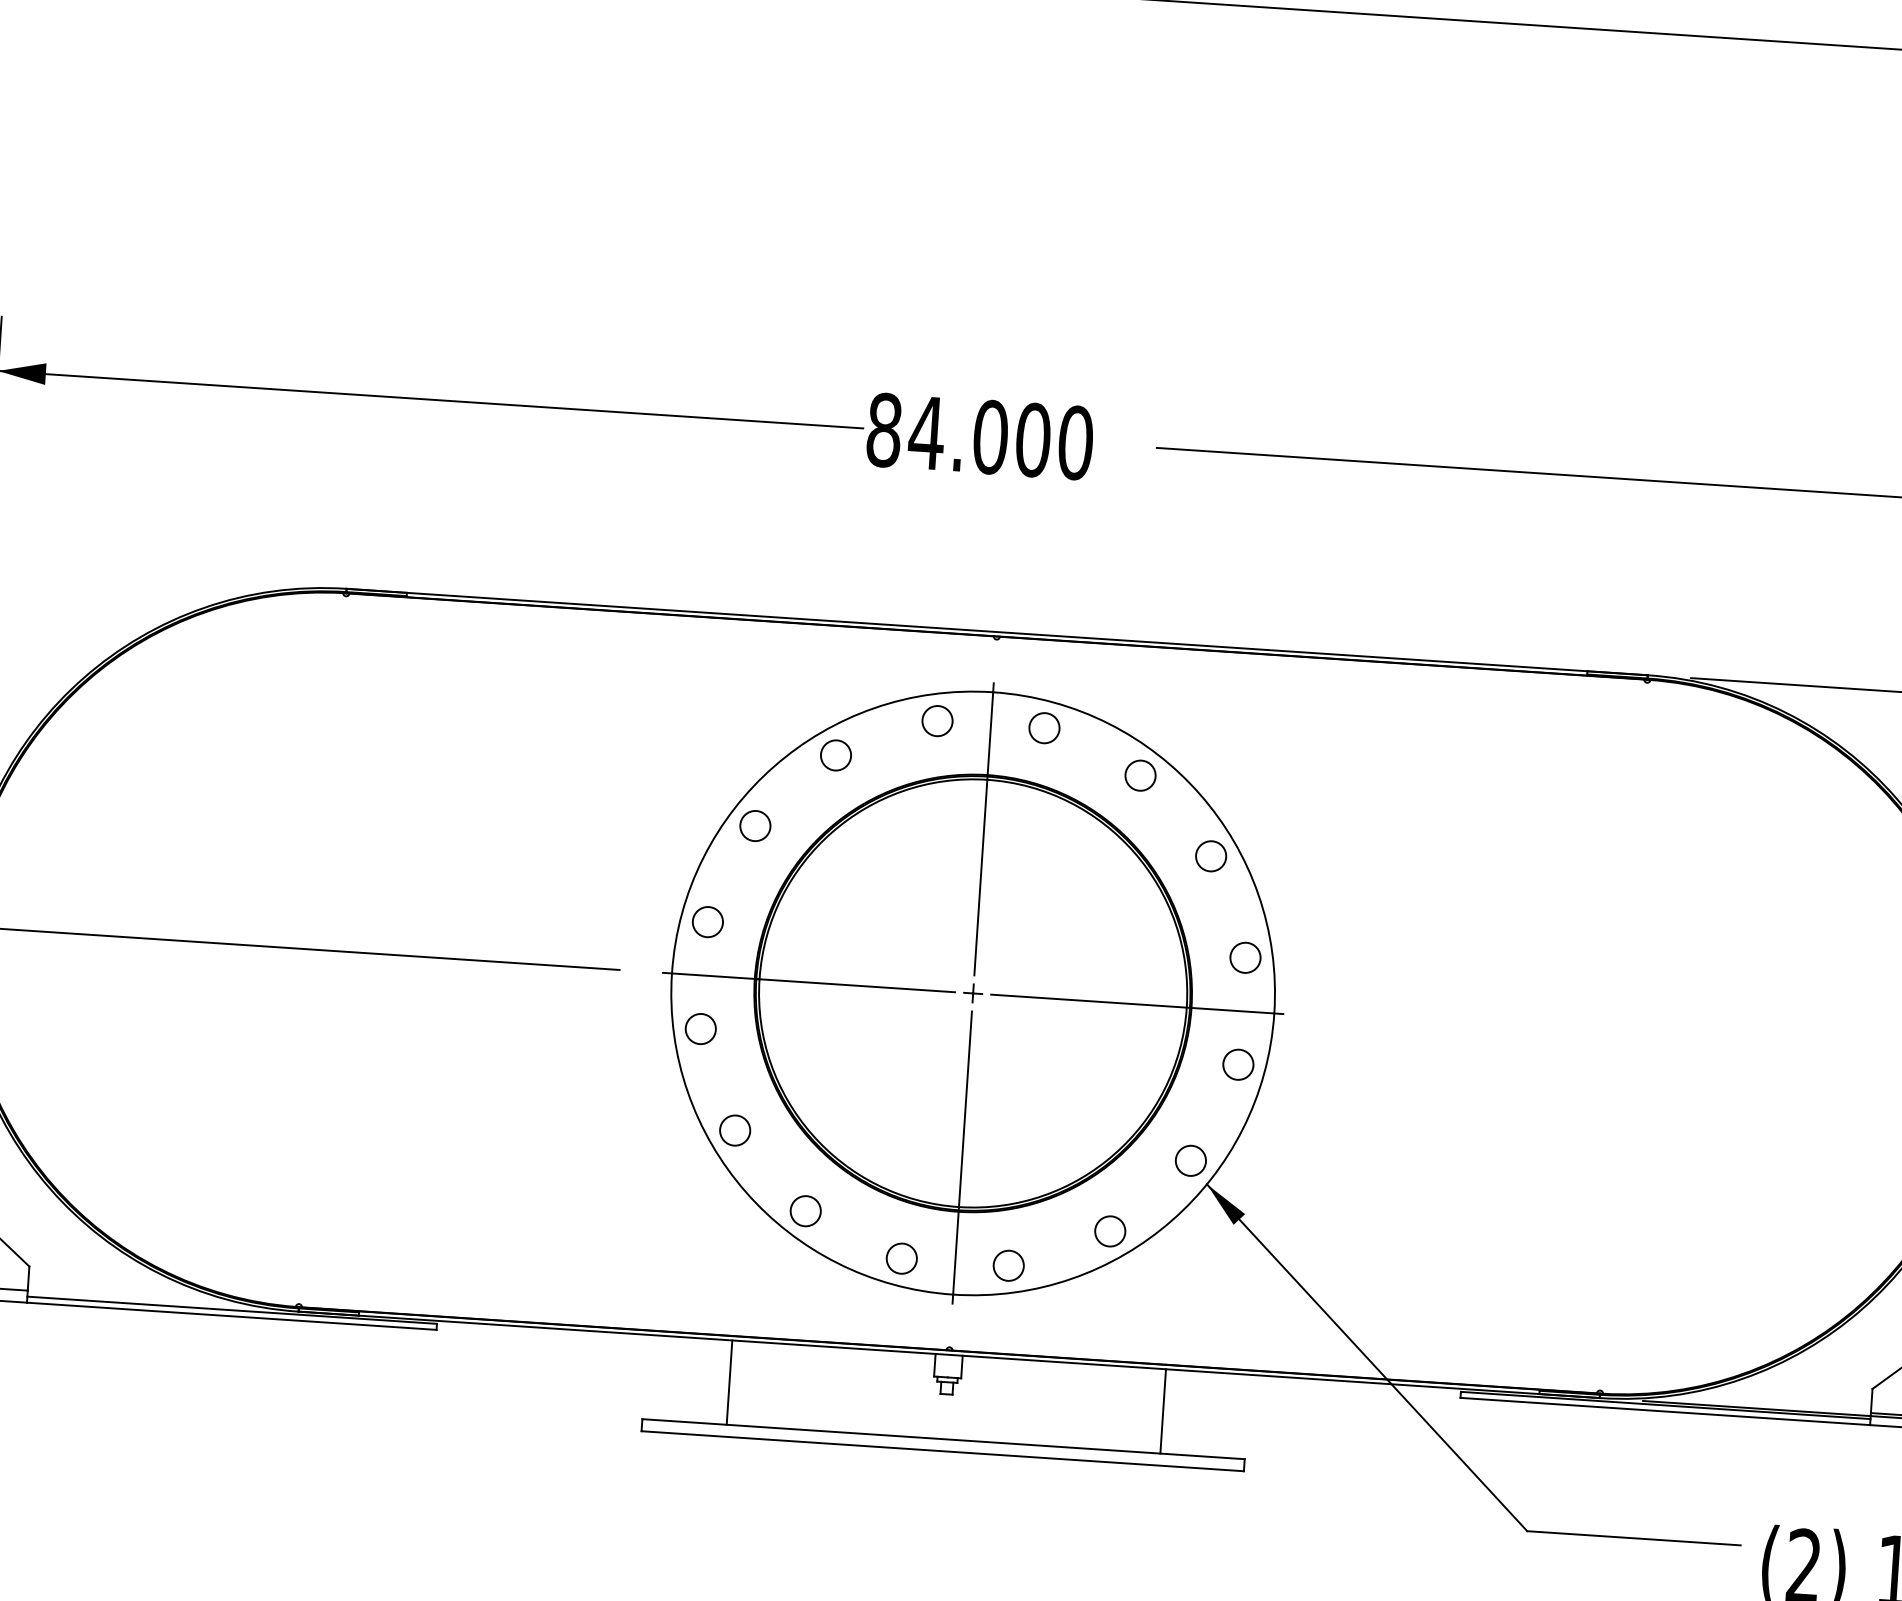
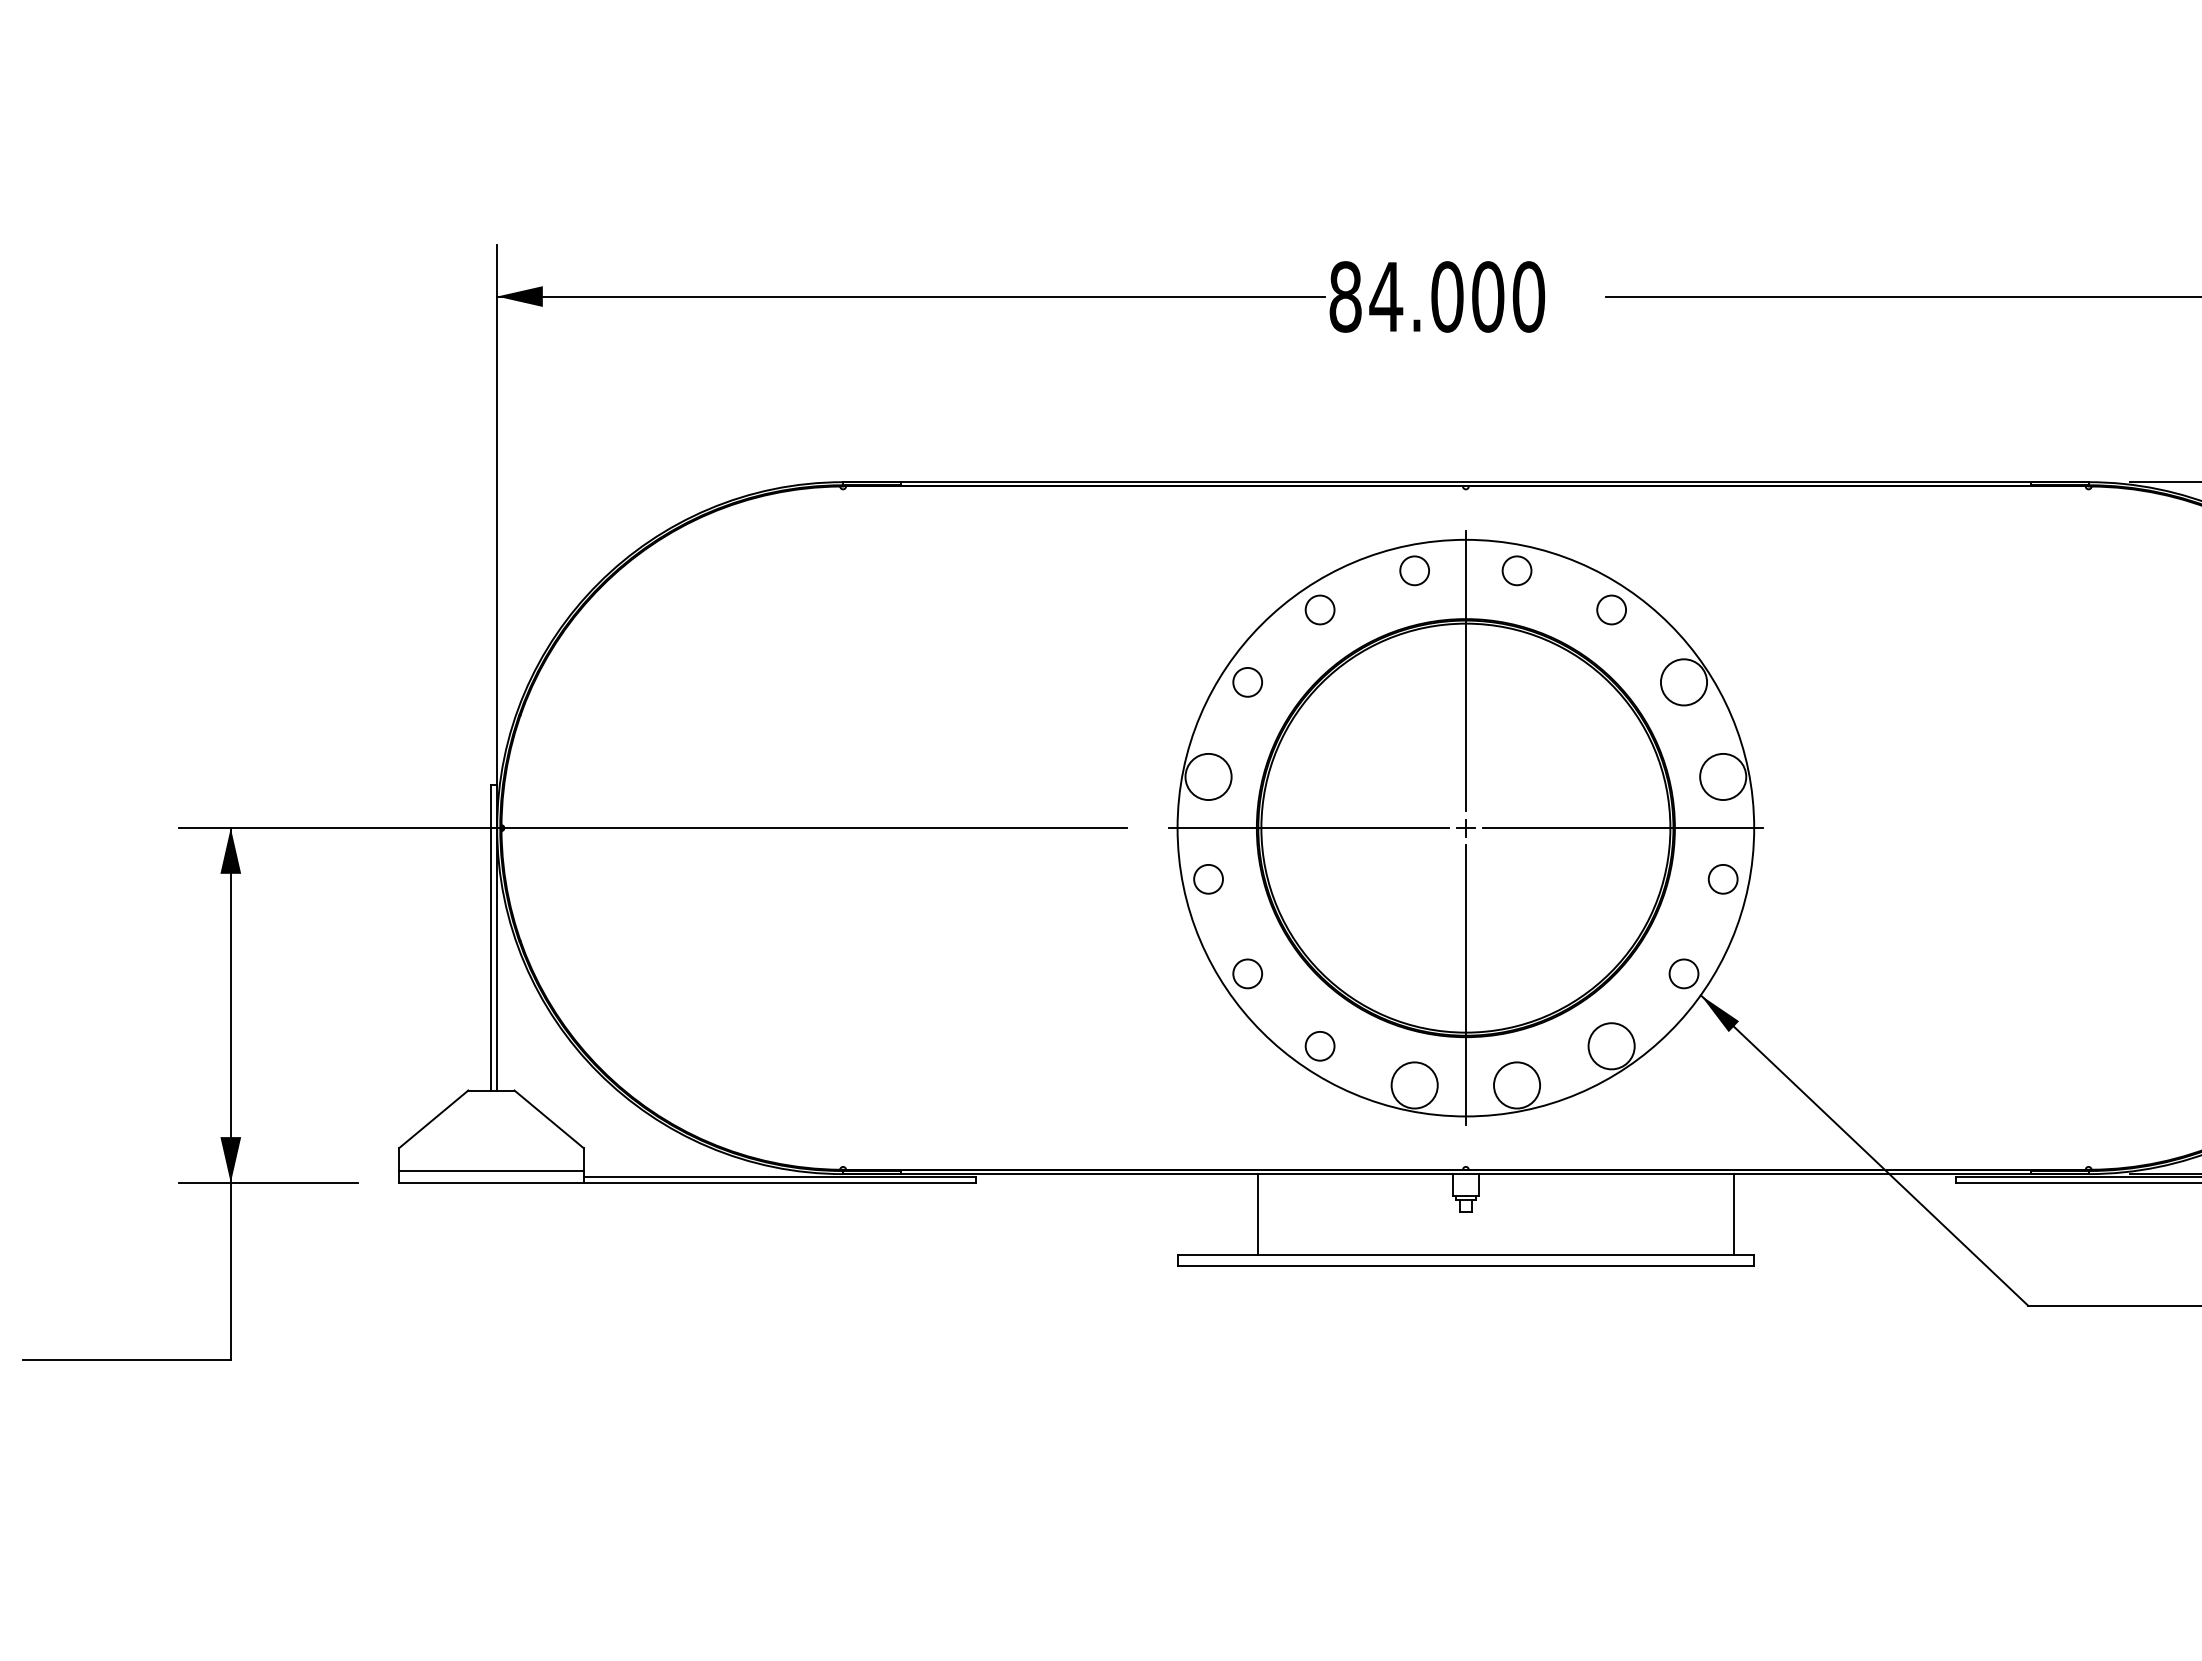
circle: (1210, 855) -> (1683, 681), size x1.6
circle: (707, 921) -> (1208, 776), size x1.6
circle: (1244, 957) -> (1722, 776), size x1.6
circle: (1110, 1230) -> (1611, 1045), size x1.6
circle: (901, 1258) -> (1414, 1085), size x1.6
circle: (1008, 1265) -> (1516, 1085), size x1.6
line: (1163, 1411) -> (1734, 1214), moved

